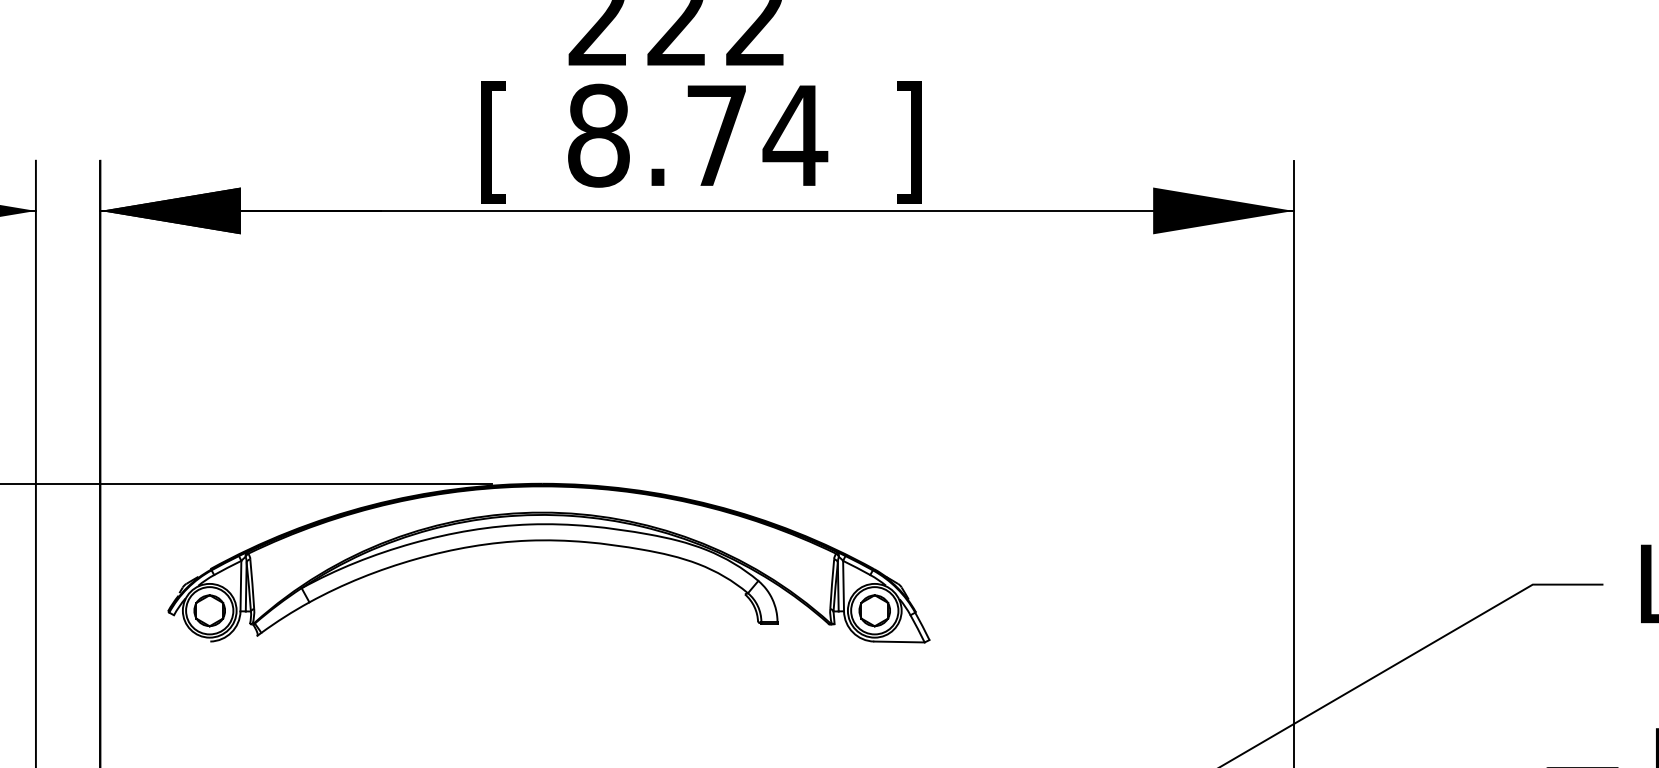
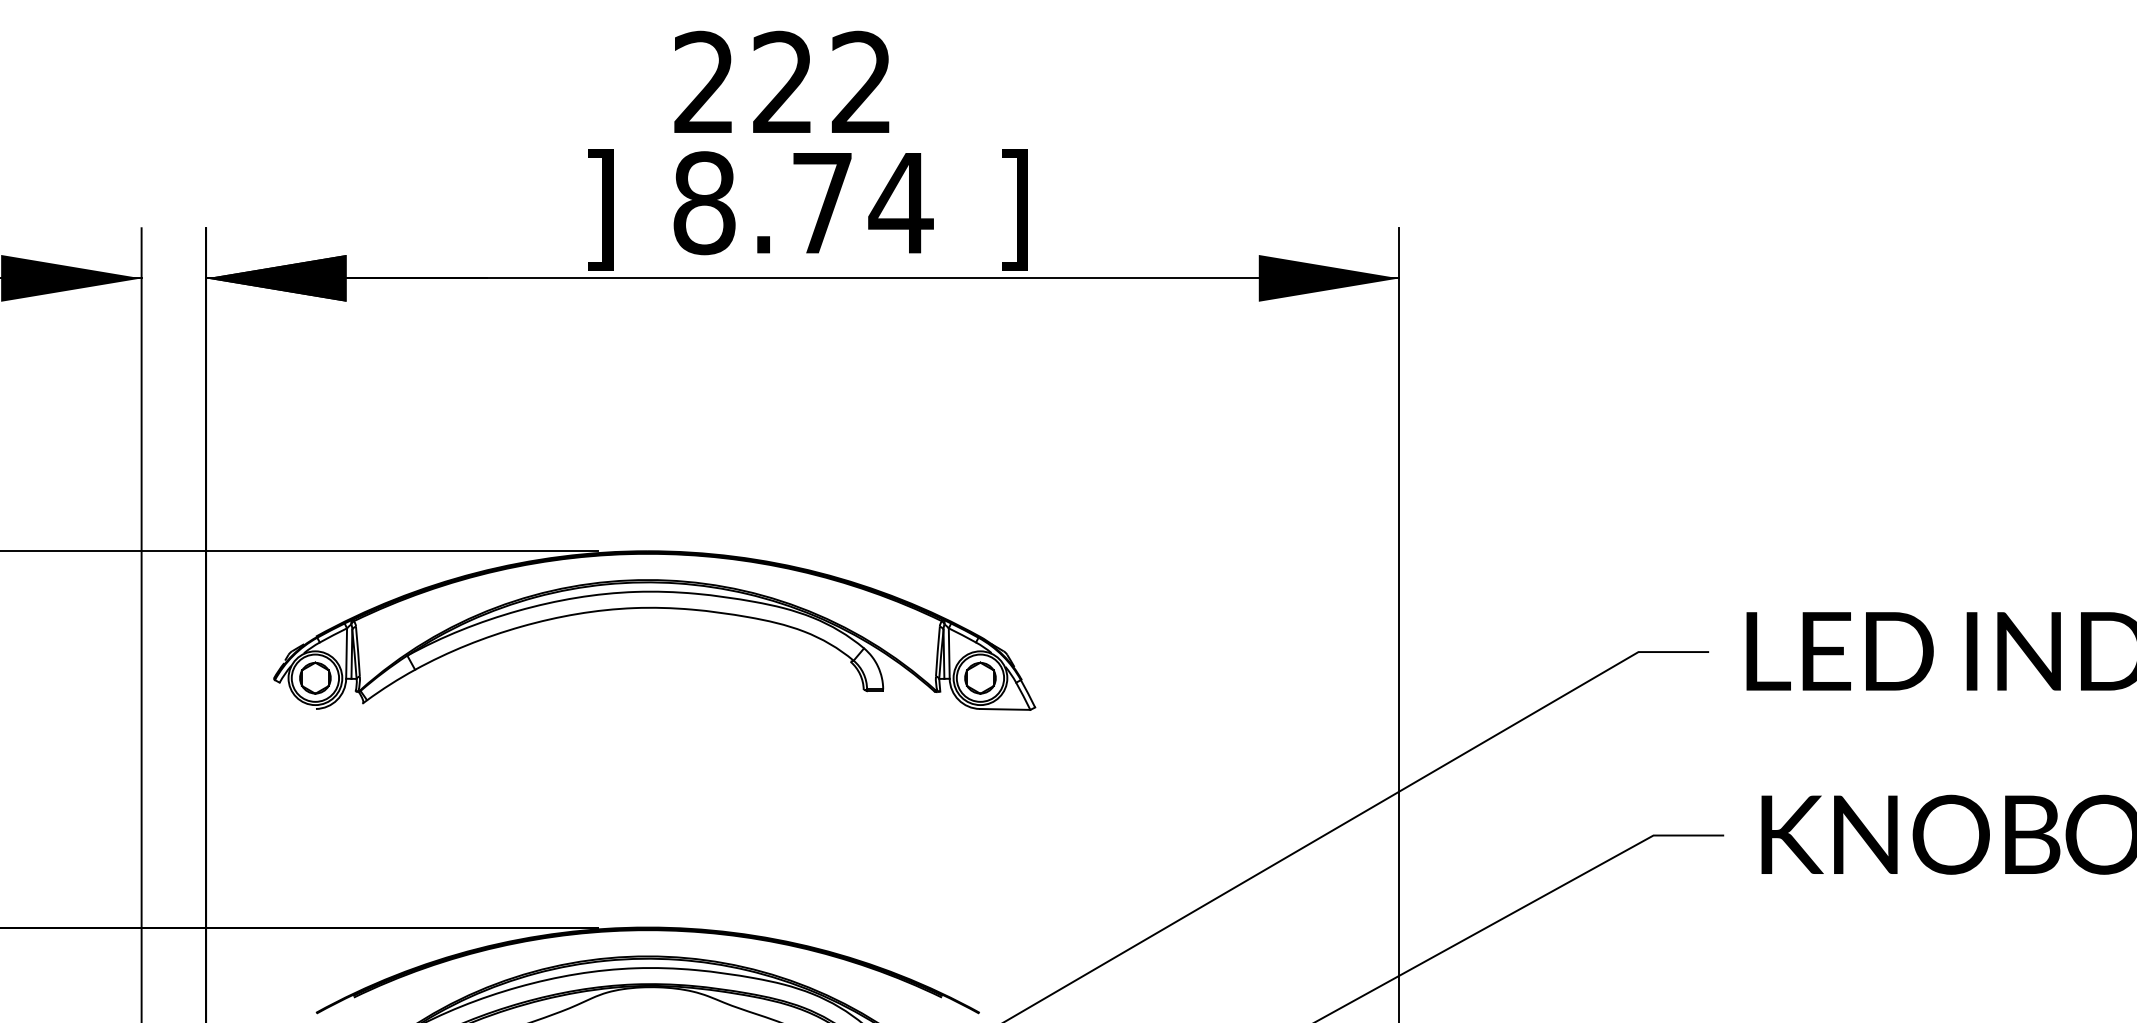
text: (493, 142) -> (599, 209), [ -> ]

